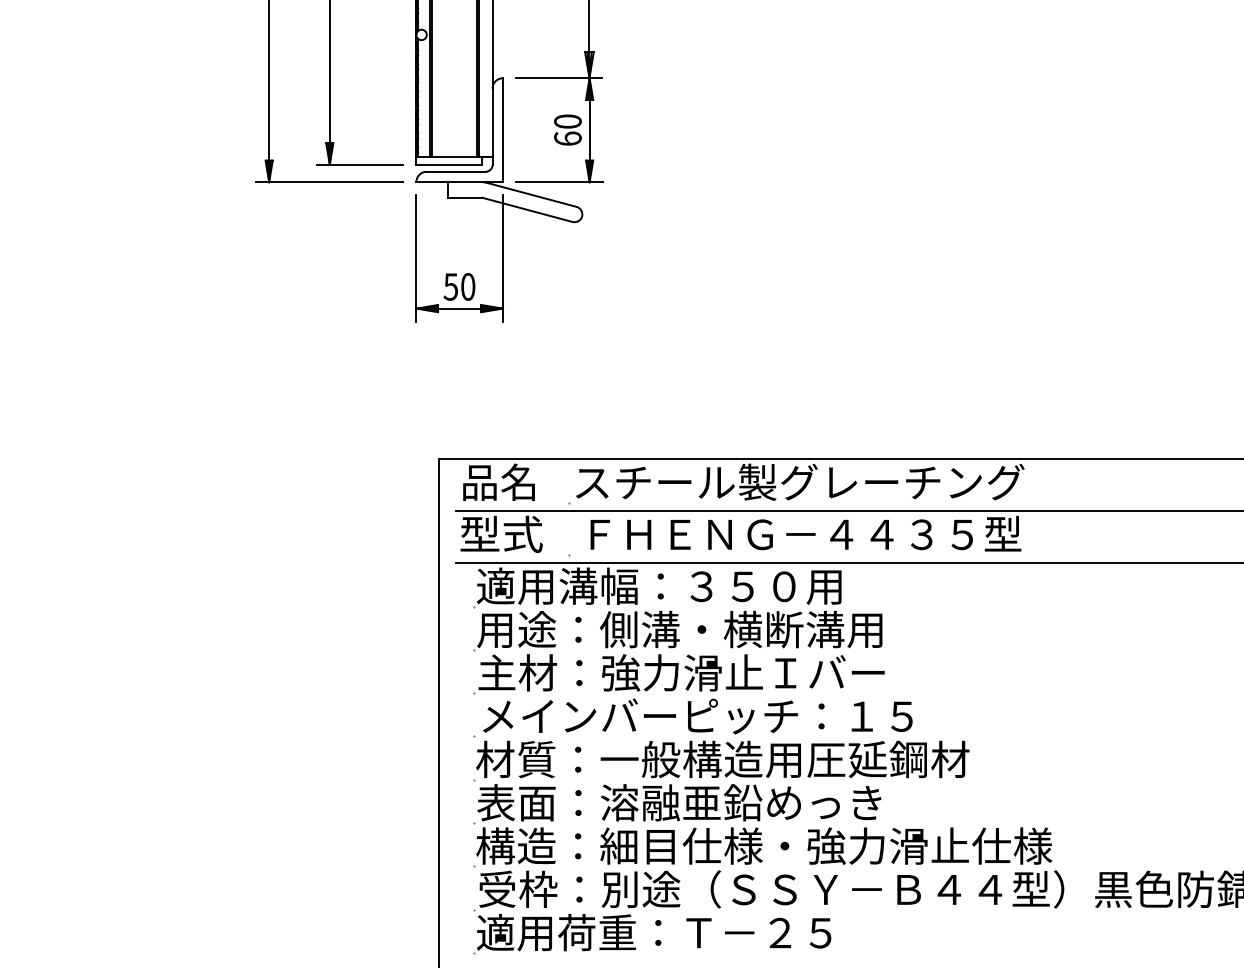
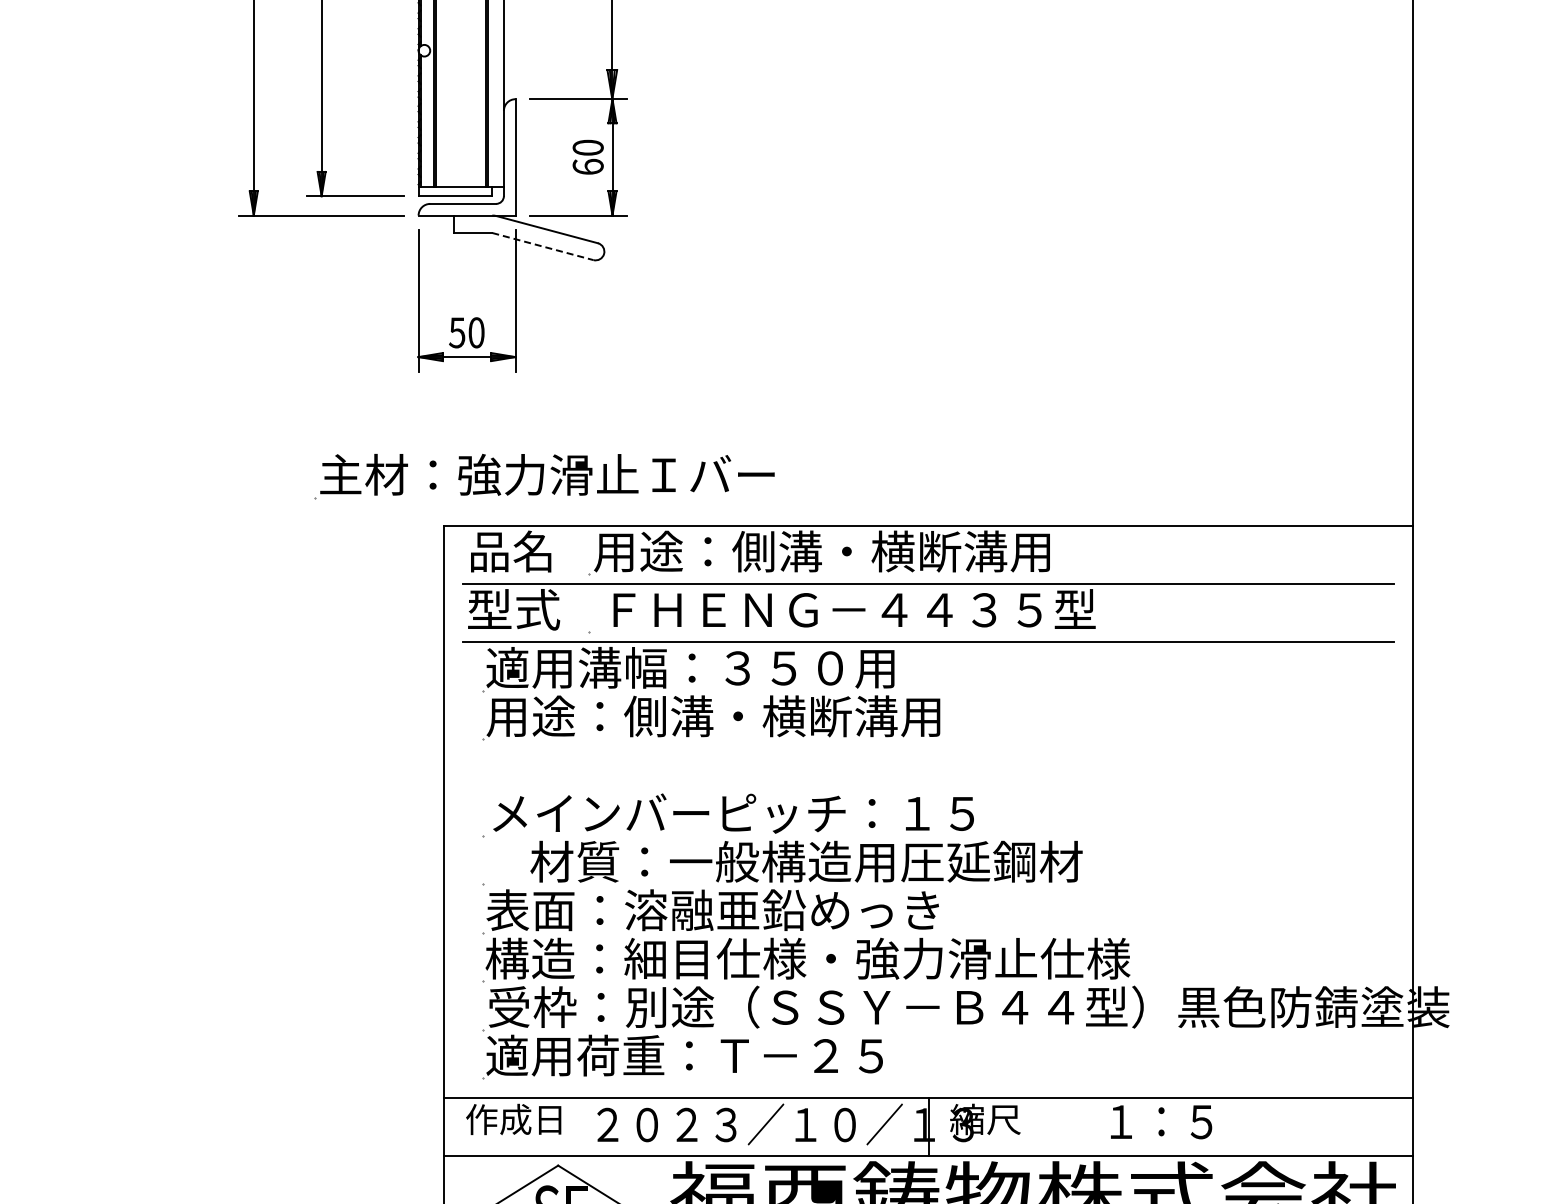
line: (527, 209) -> (543, 246), solid -> dashed
text: (798, 482) -> (846, 551), スチール製グレーチング -> 用途：側溝・横断溝用
part: (678, 674) -> (544, 476), moved
text: (722, 759) -> (806, 861), moved

